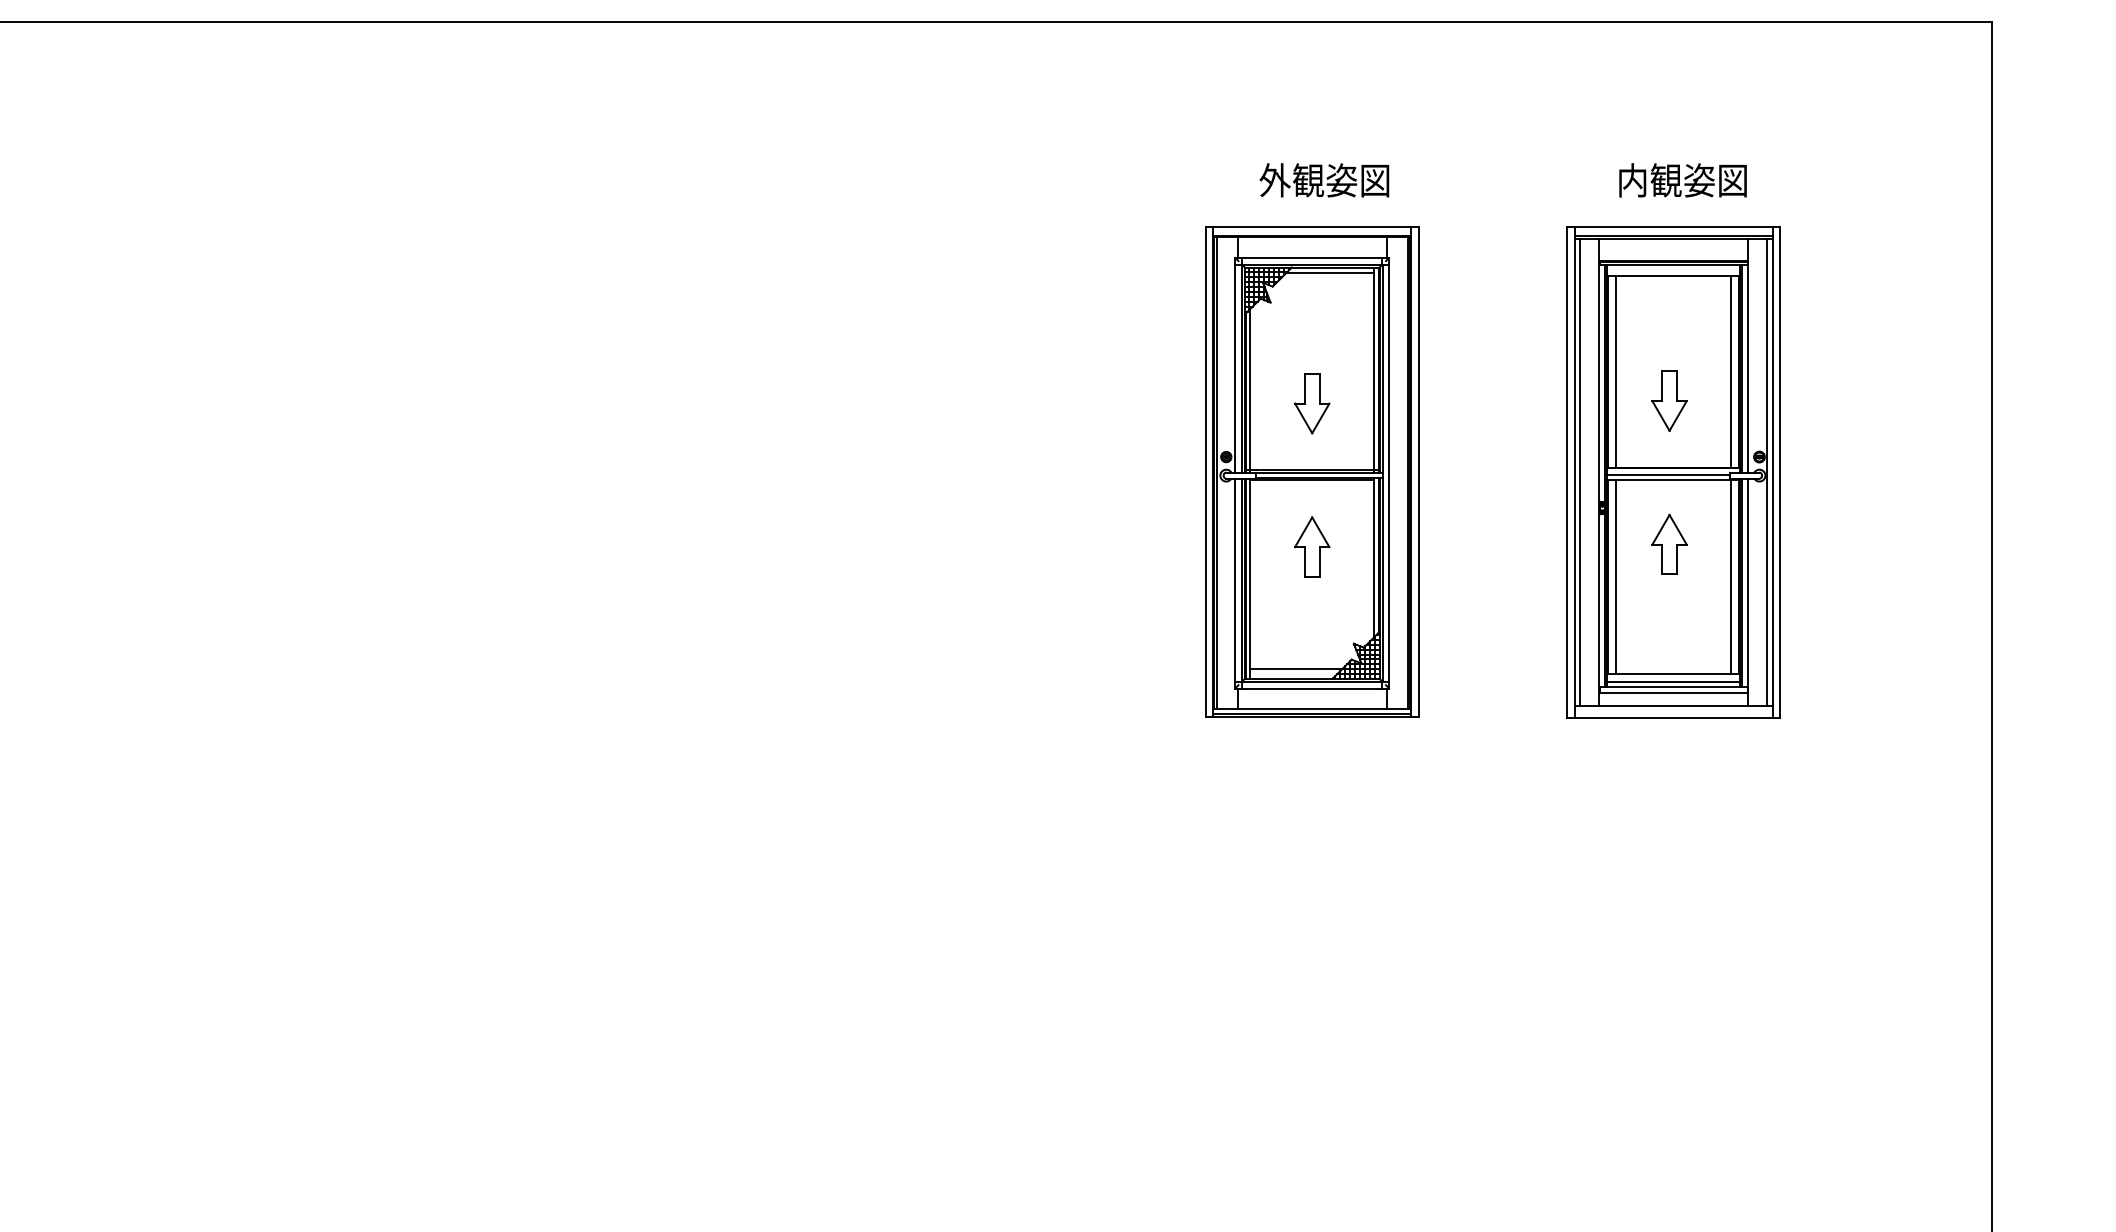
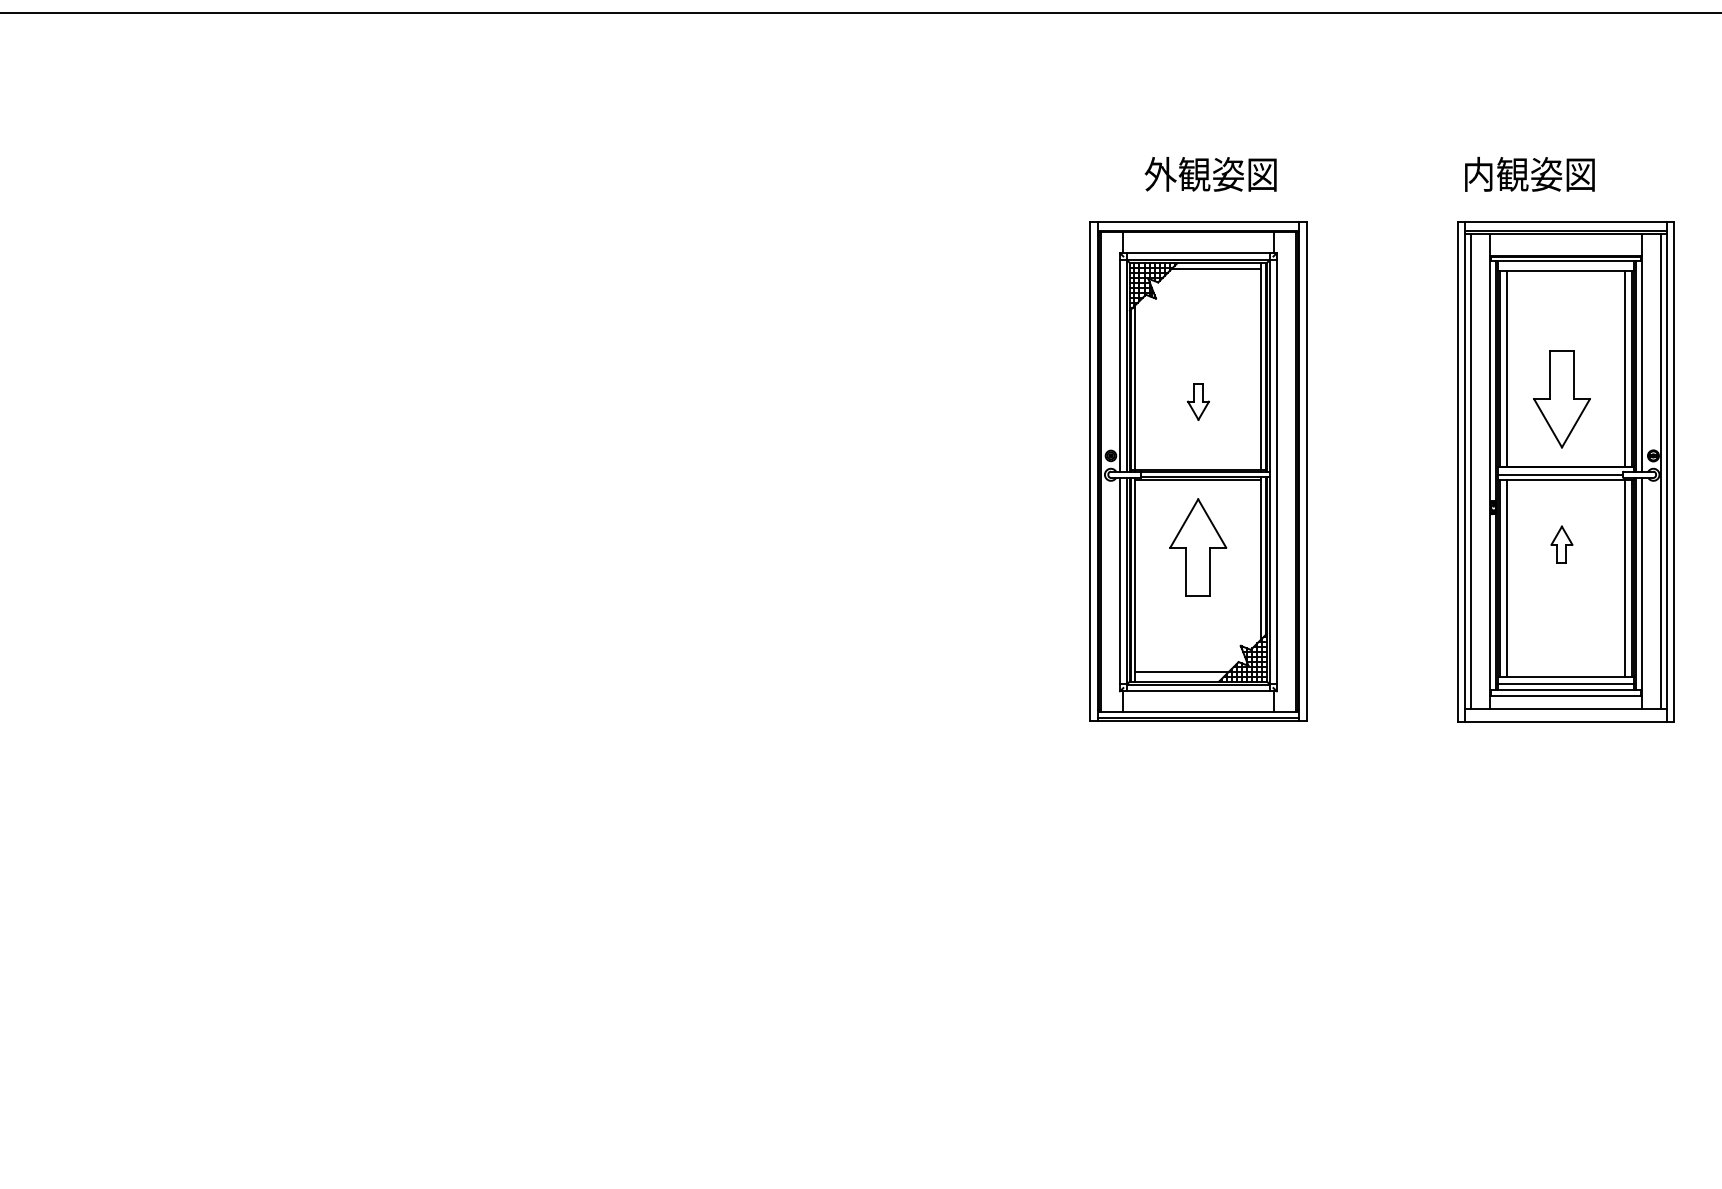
text: (1682, 180) -> (1529, 174), moved
part: (1669, 400) -> (1561, 398), size x1.6
part: (1312, 403) -> (1198, 401), size x0.6
part: (1669, 543) -> (1561, 543), size x0.6
part: (1312, 546) -> (1198, 546), size x1.6

